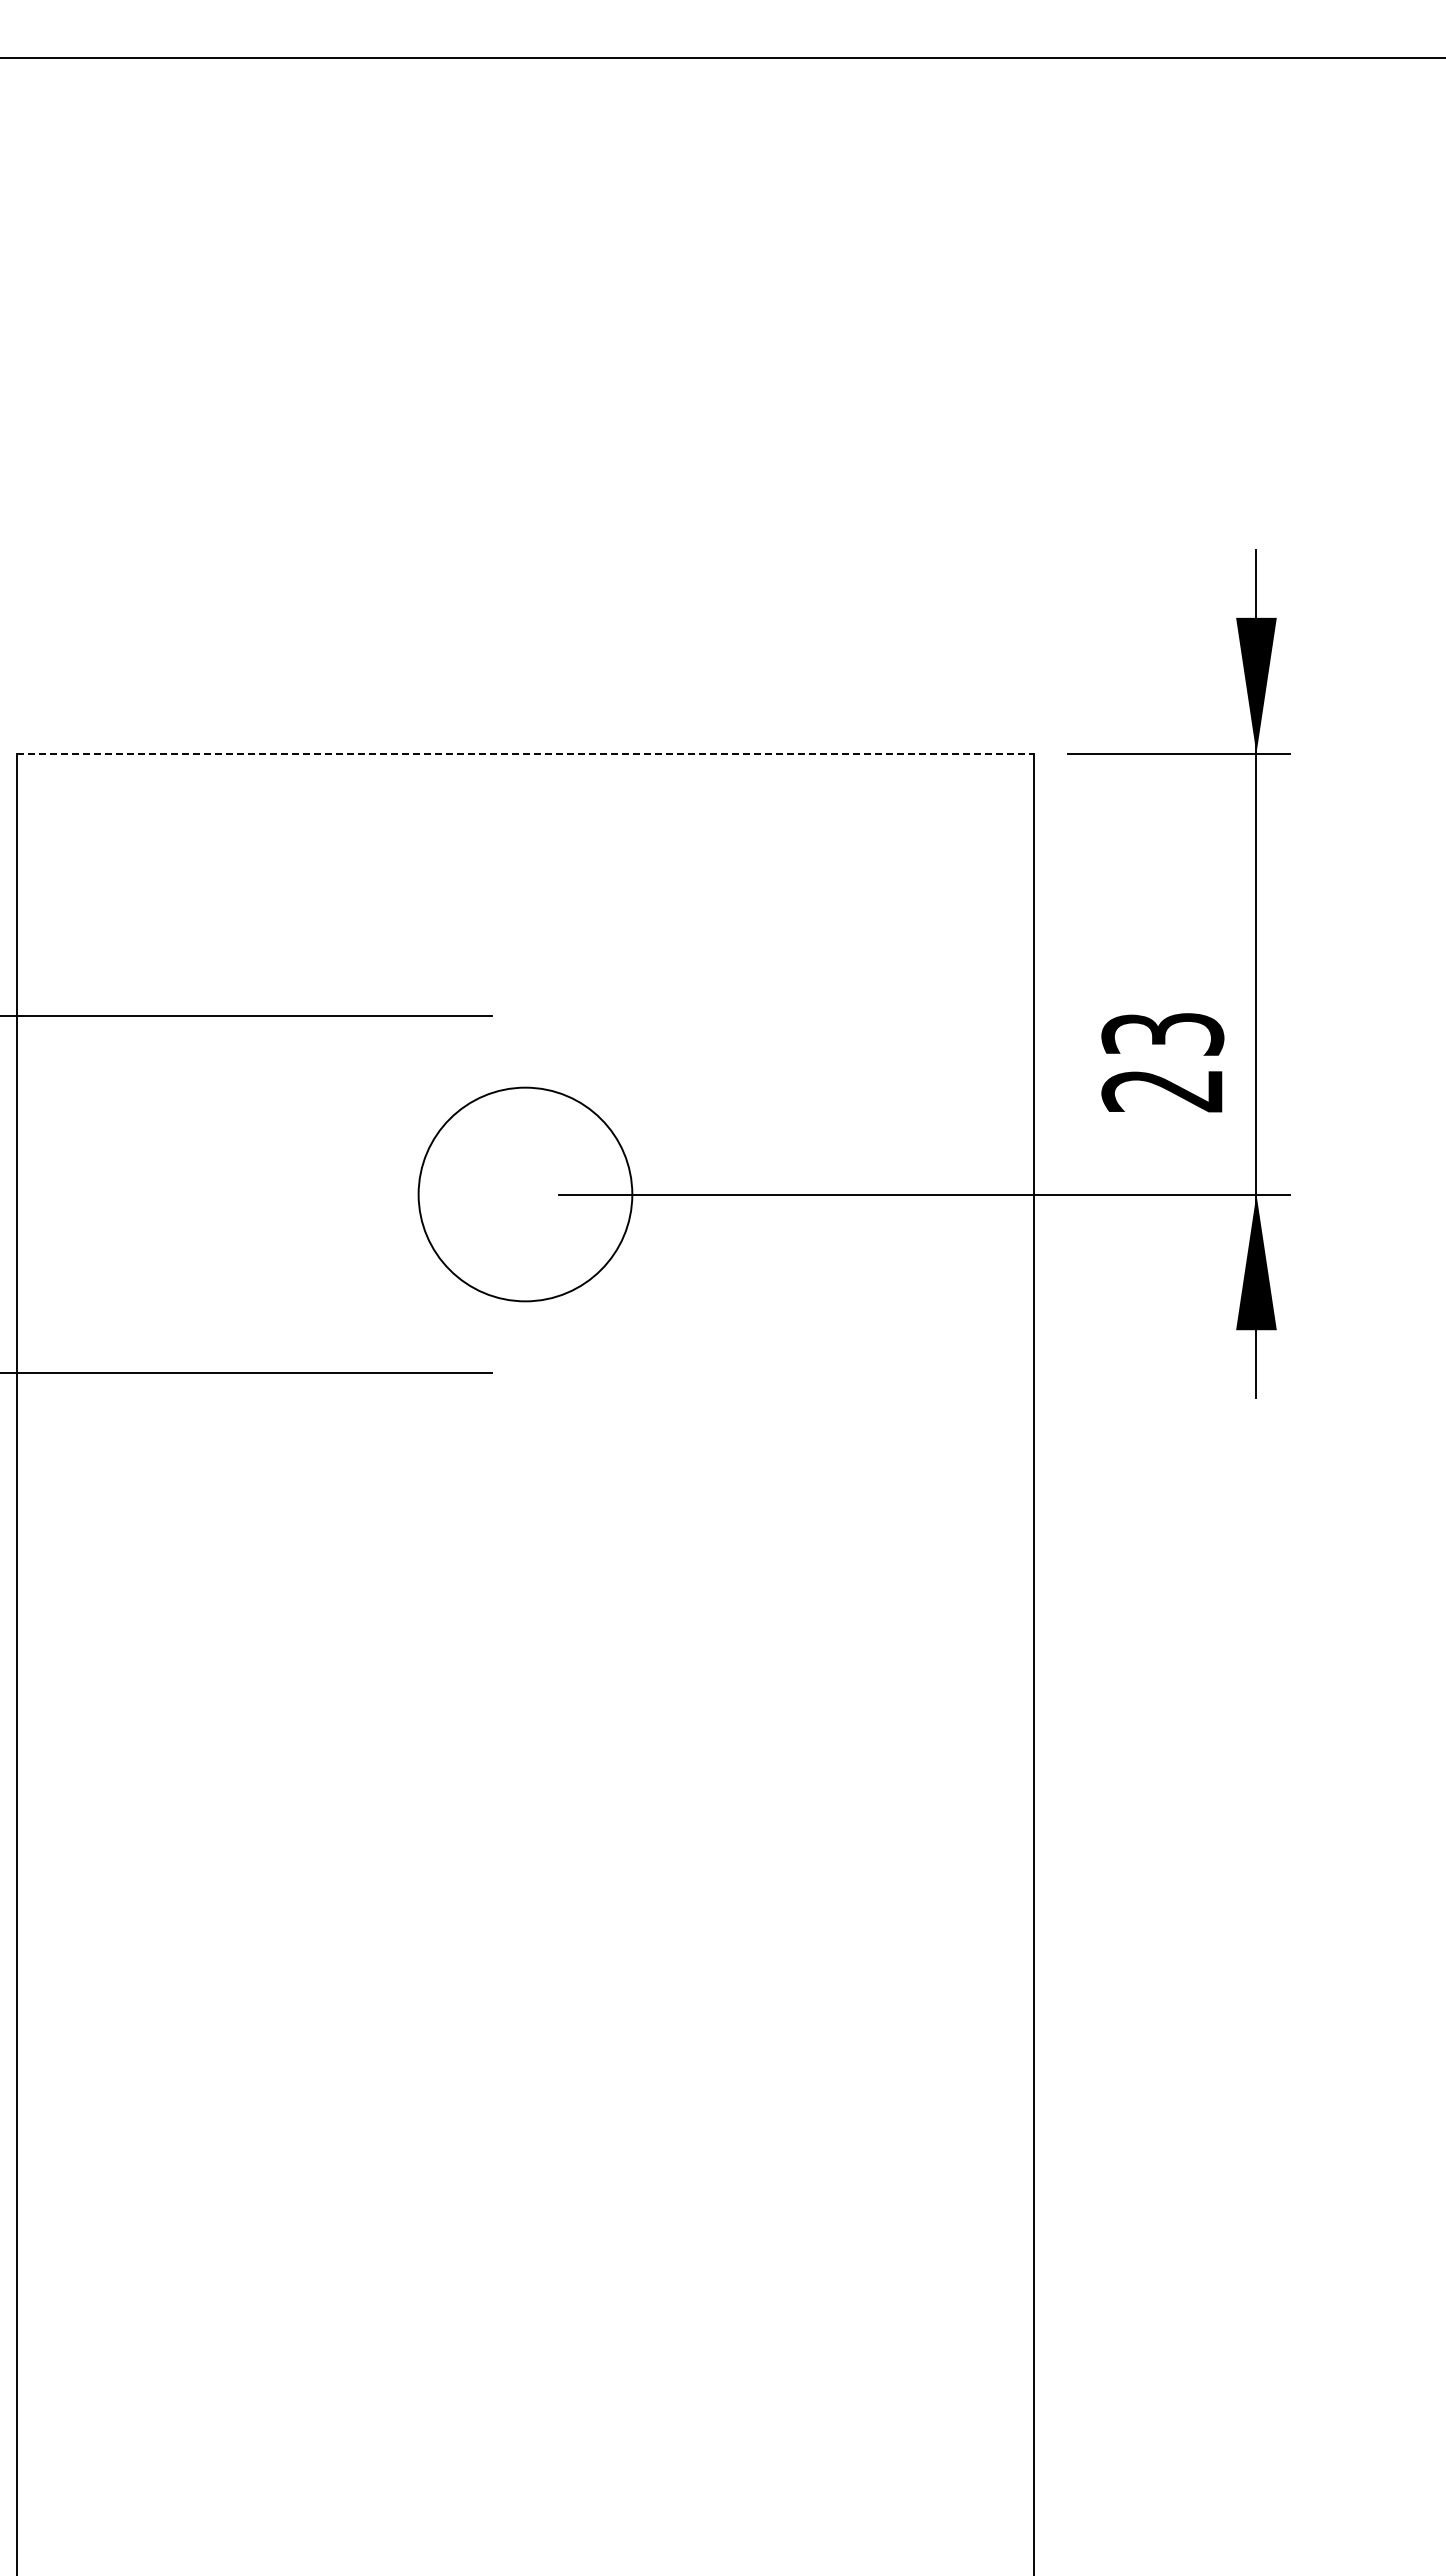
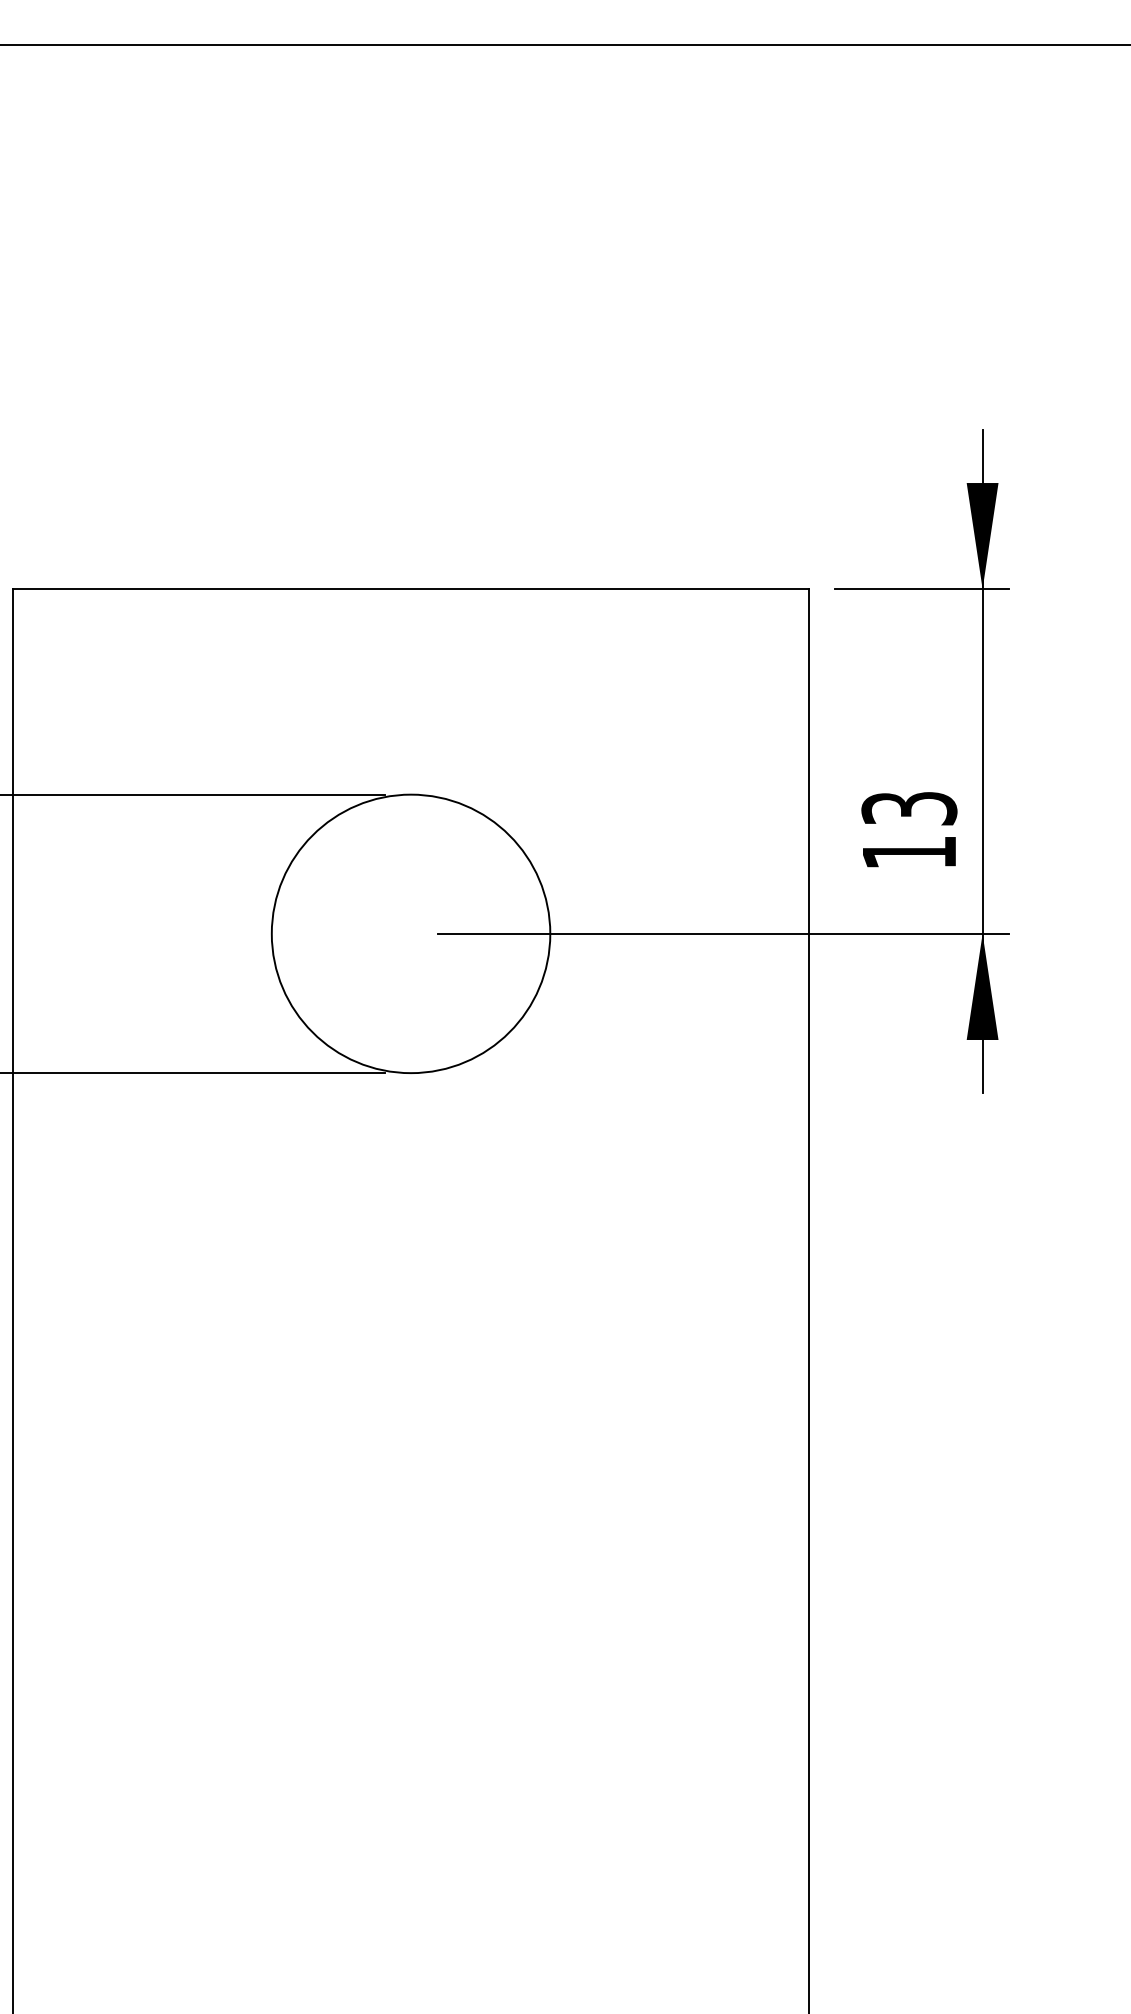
line: (525, 753) -> (411, 589), dashed -> solid
text: (1161, 1091) -> (908, 853), 23 -> 13
circle: (525, 1194) -> (411, 933), size x1.67

